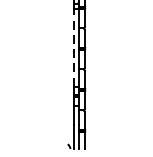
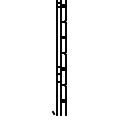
line: (73, 47) -> (56, 36), dashed -> solid

